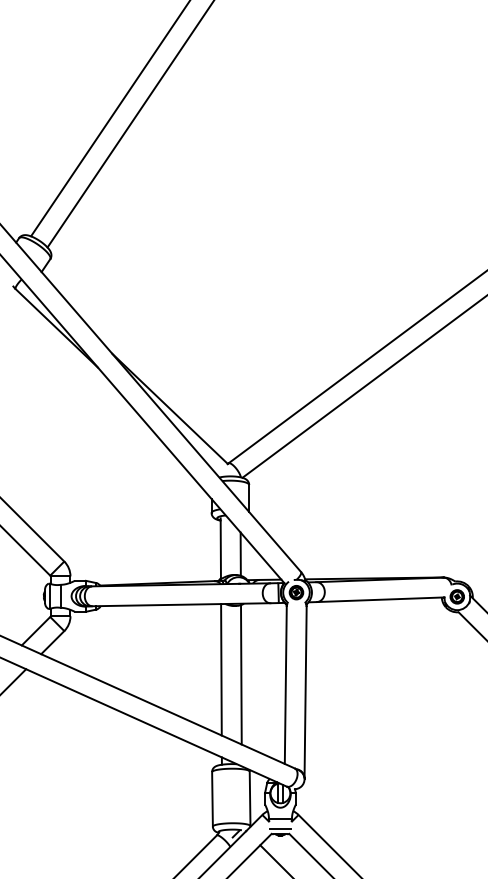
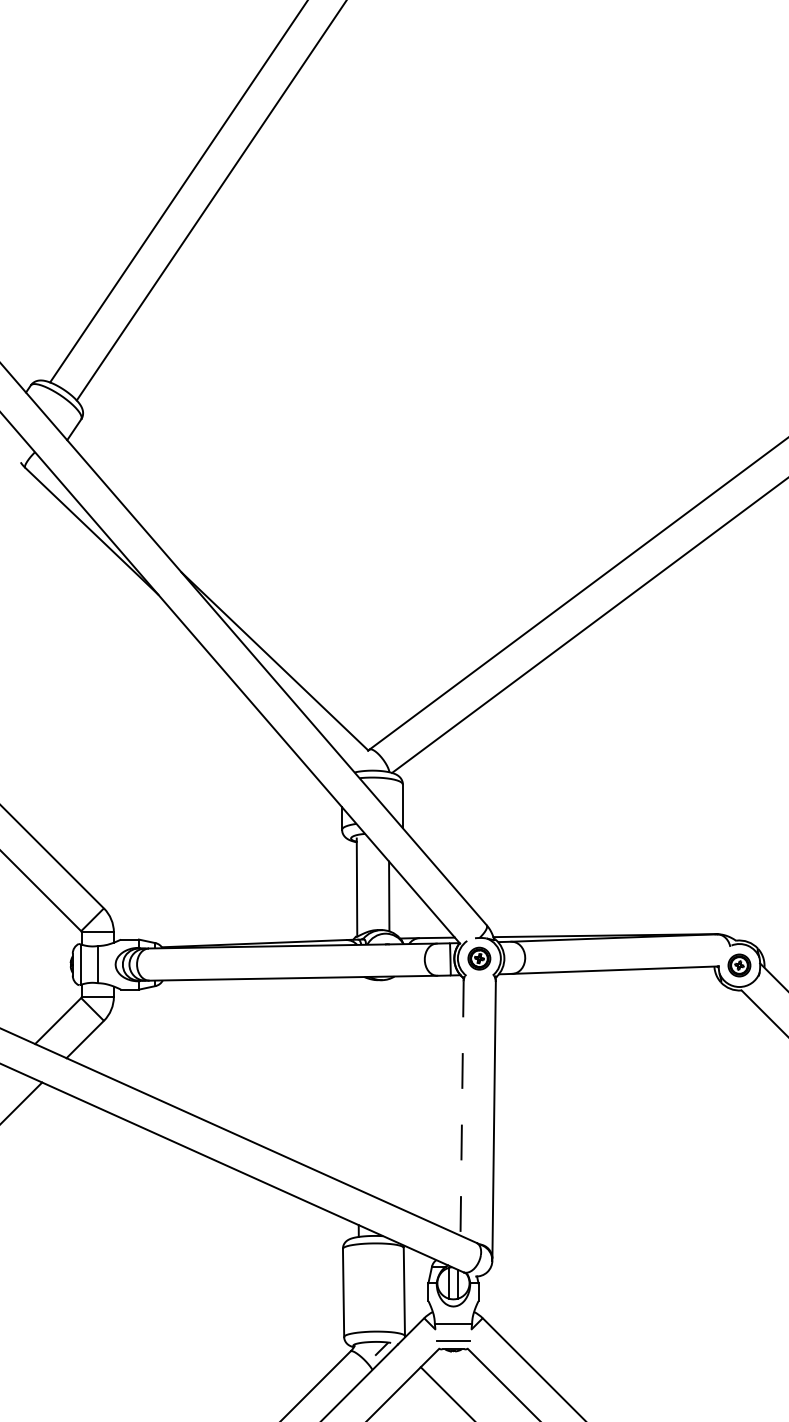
line: (221, 669) -> (358, 1082), removed
line: (241, 674) -> (390, 1091), removed
line: (285, 685) -> (461, 1108), solid -> dashed

